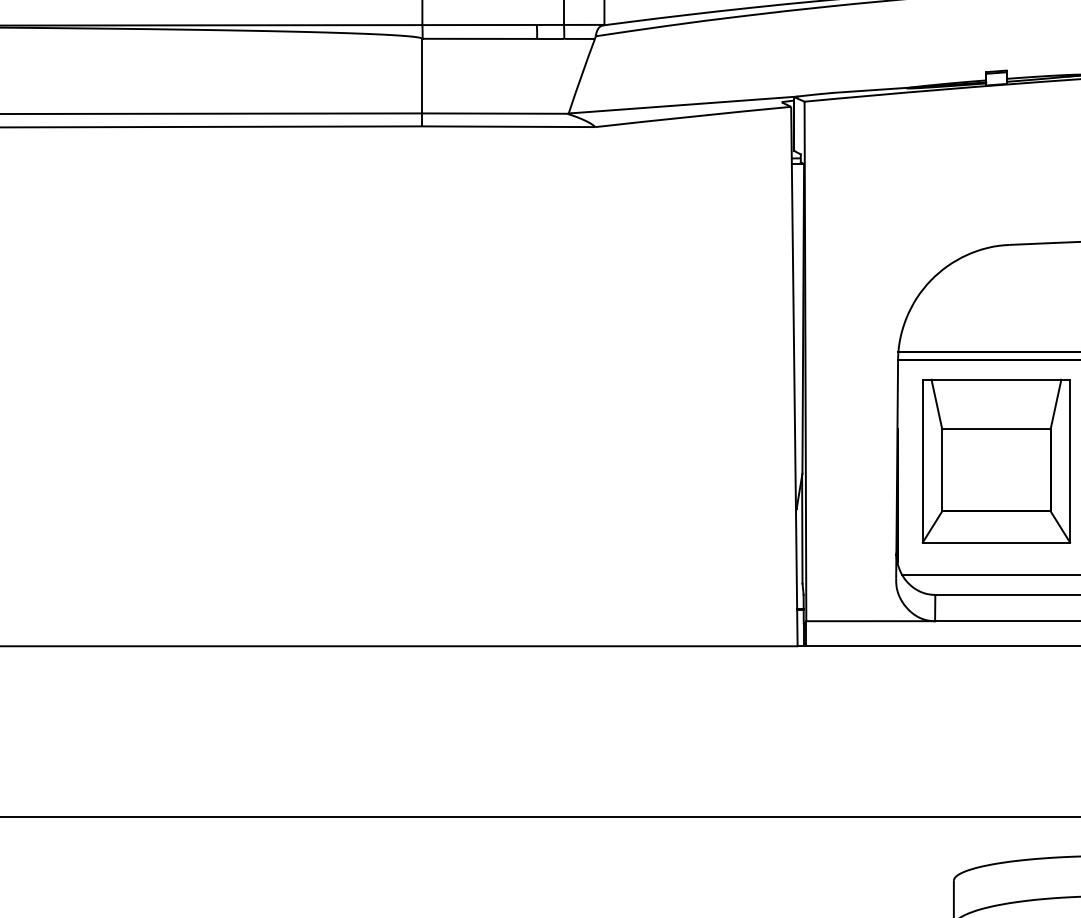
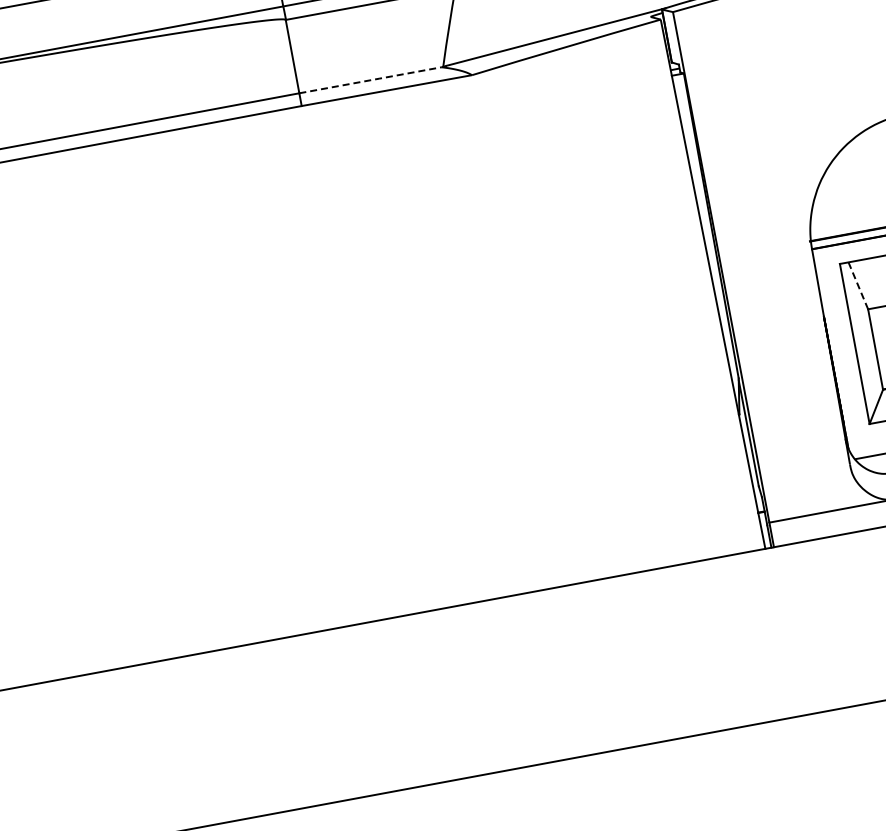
line: (495, 113) -> (371, 80), solid -> dashed
line: (937, 405) -> (859, 286), solid -> dashed

